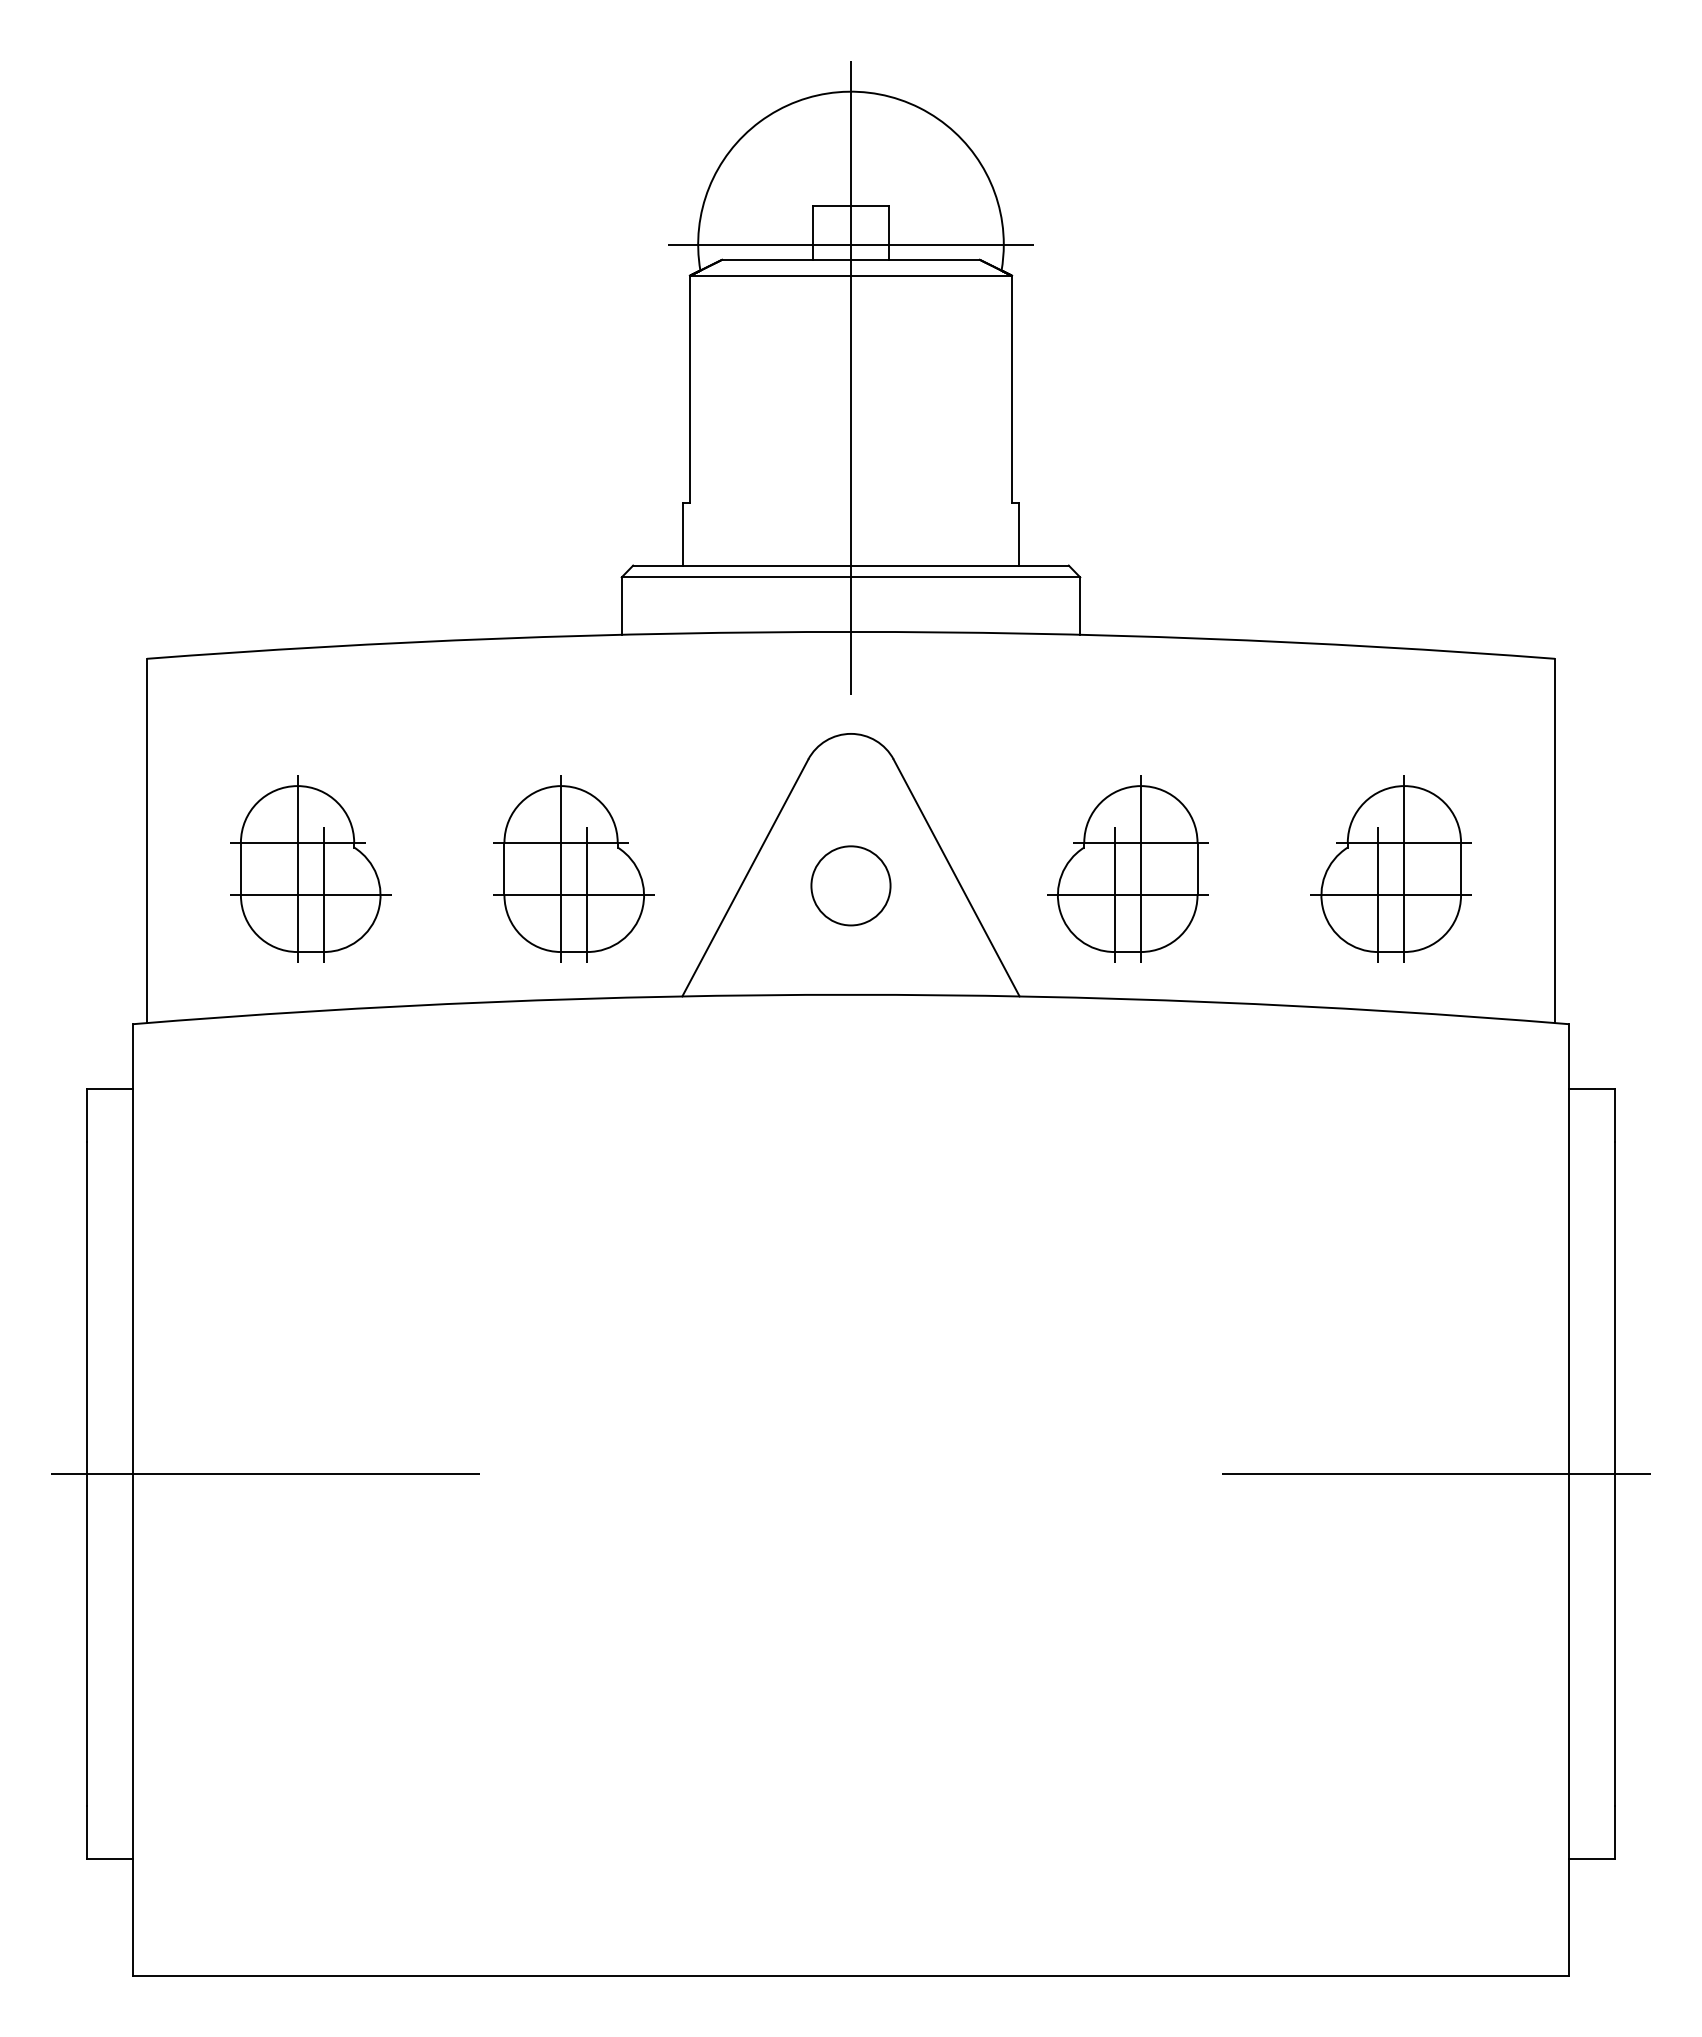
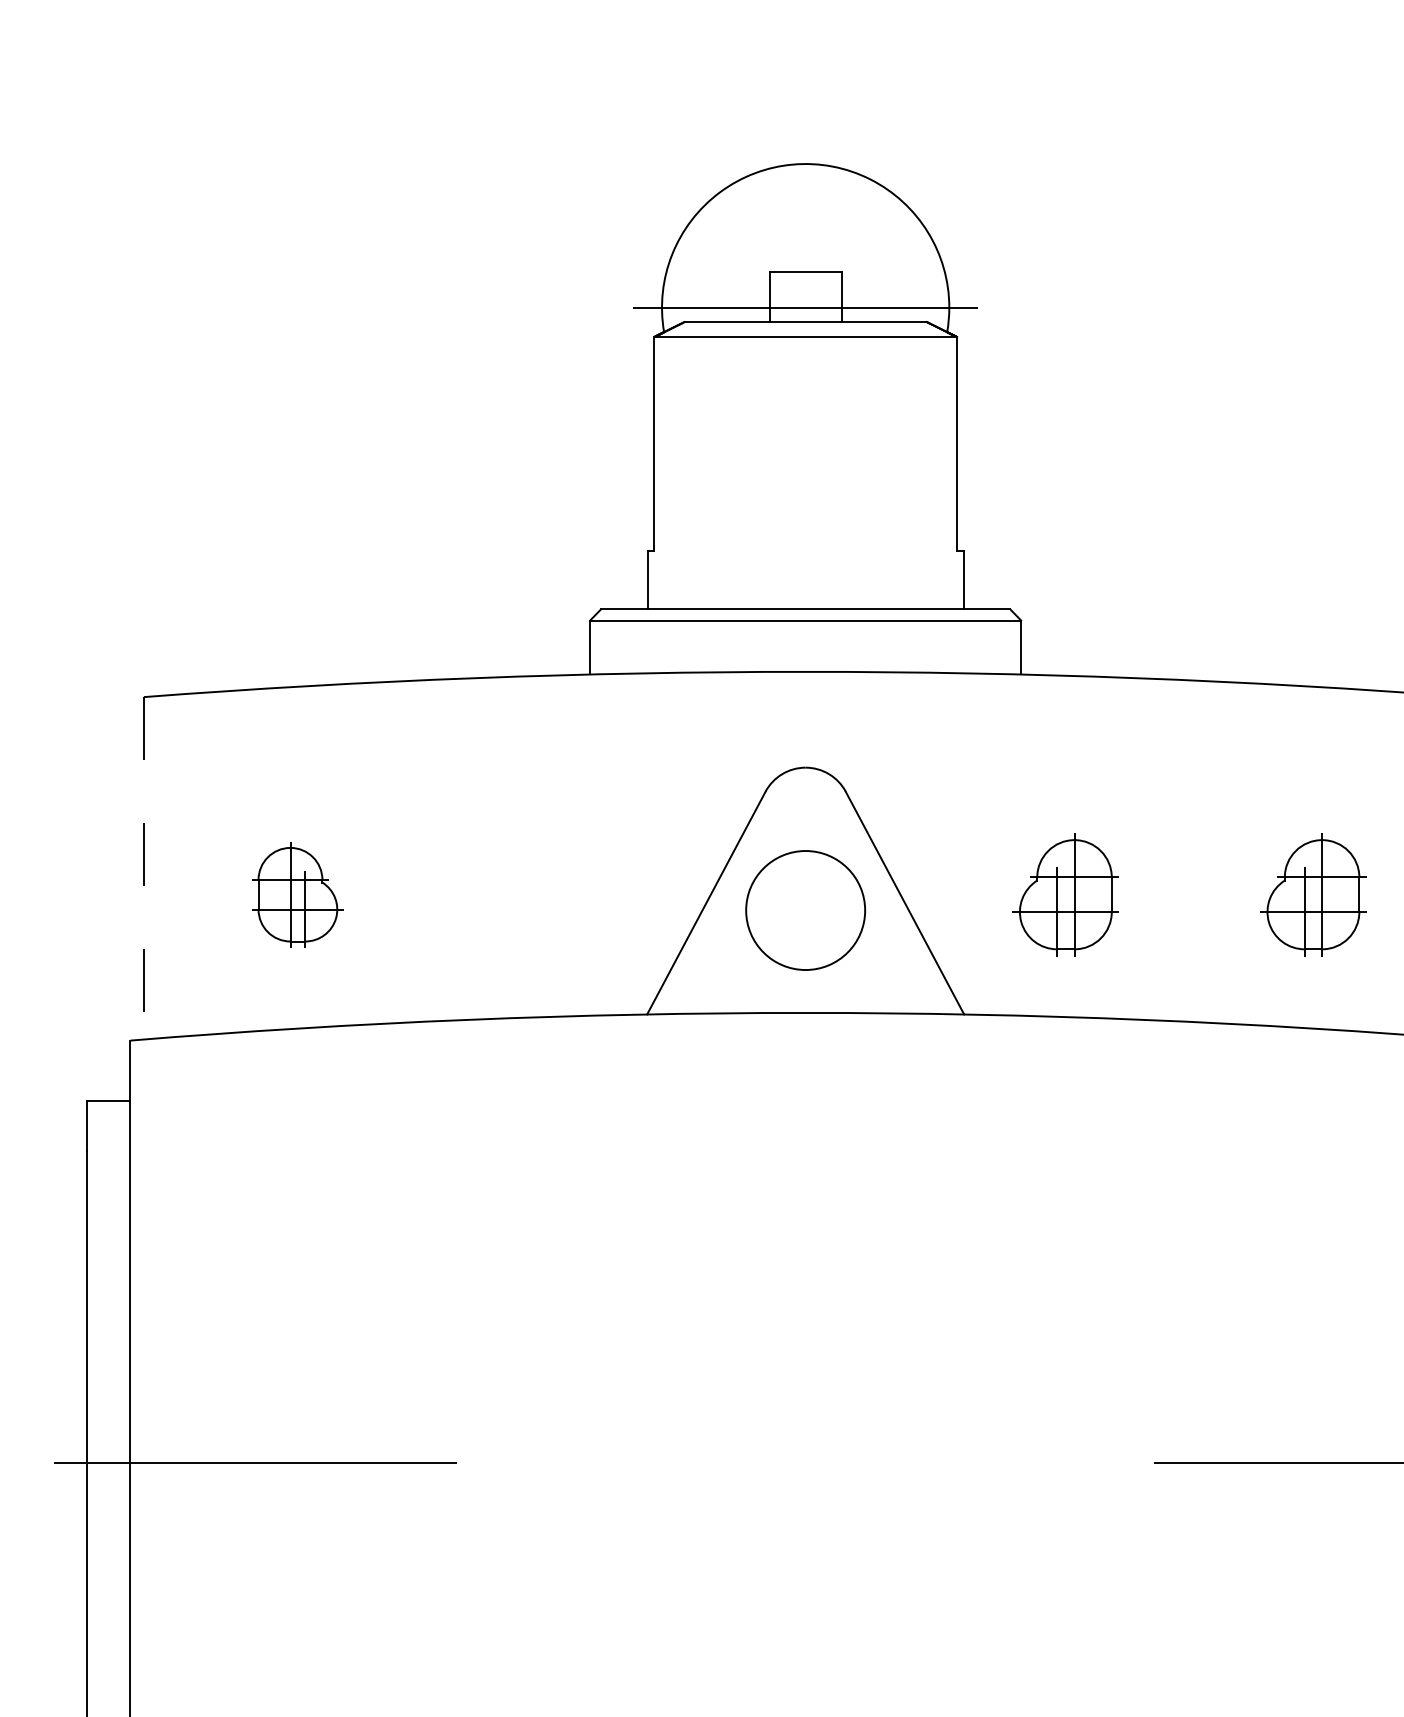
line: (851, 378) -> (806, 433), removed
line: (146, 841) -> (143, 868), solid -> dashed
part: (310, 868) -> (297, 894), size x0.6
part: (573, 868) -> (544, 894), removed
part: (1127, 868) -> (1065, 894), size x0.7
part: (1390, 868) -> (1312, 894), size x0.7
circle: (850, 885) -> (805, 910), size x1.6

